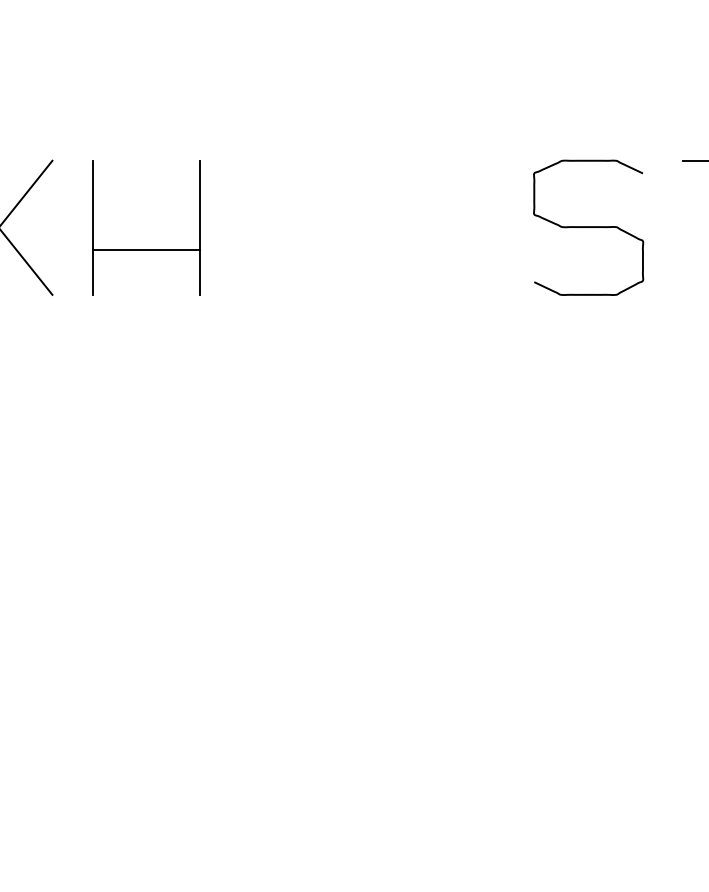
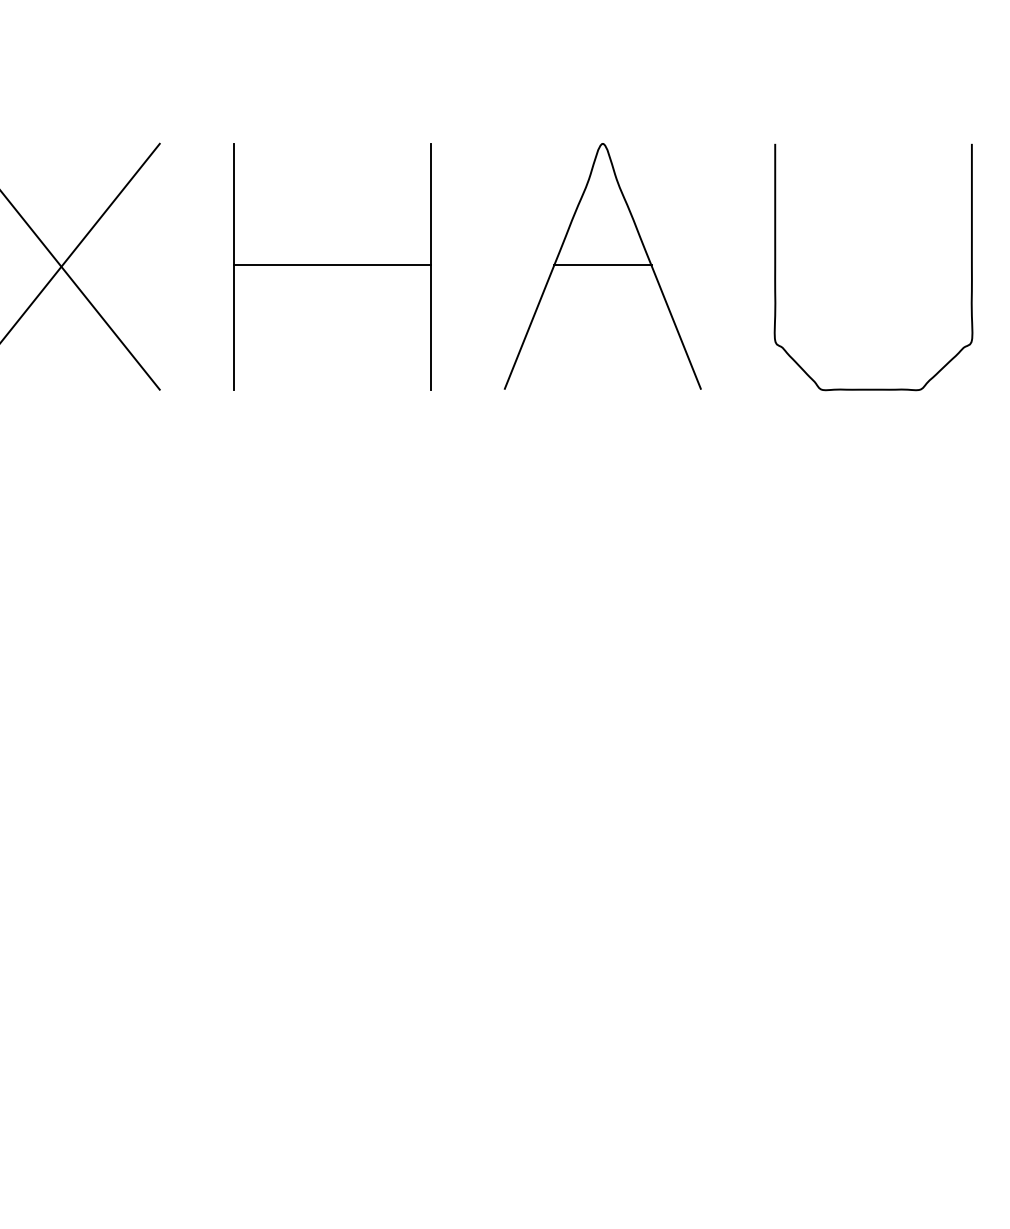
part: (293, 226) -> (601, 264), added
curve: (388, 227) -> (775, 266), added
line: (146, 250) -> (332, 266), moved

